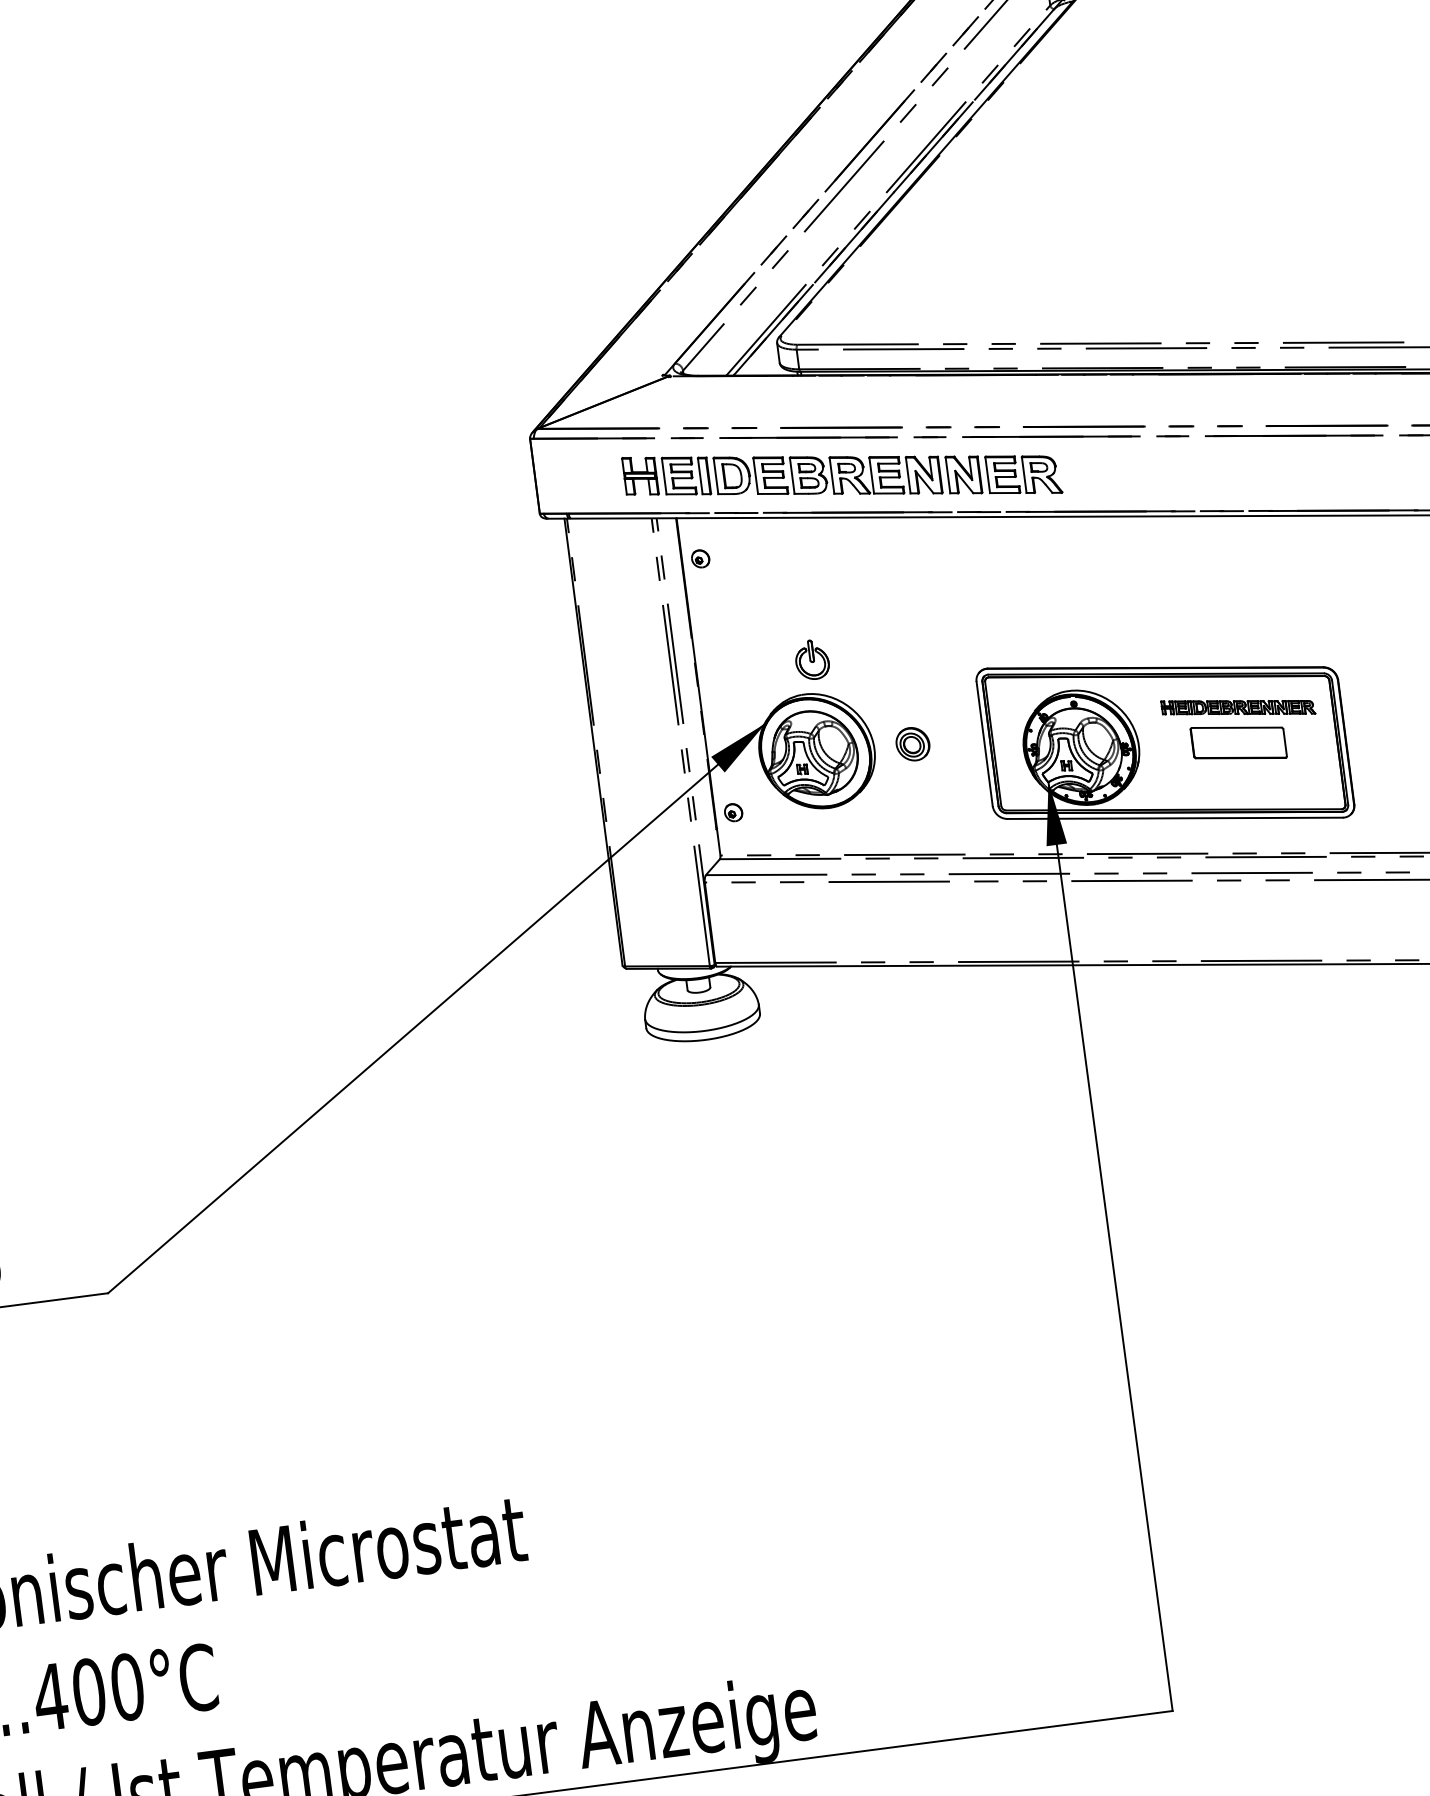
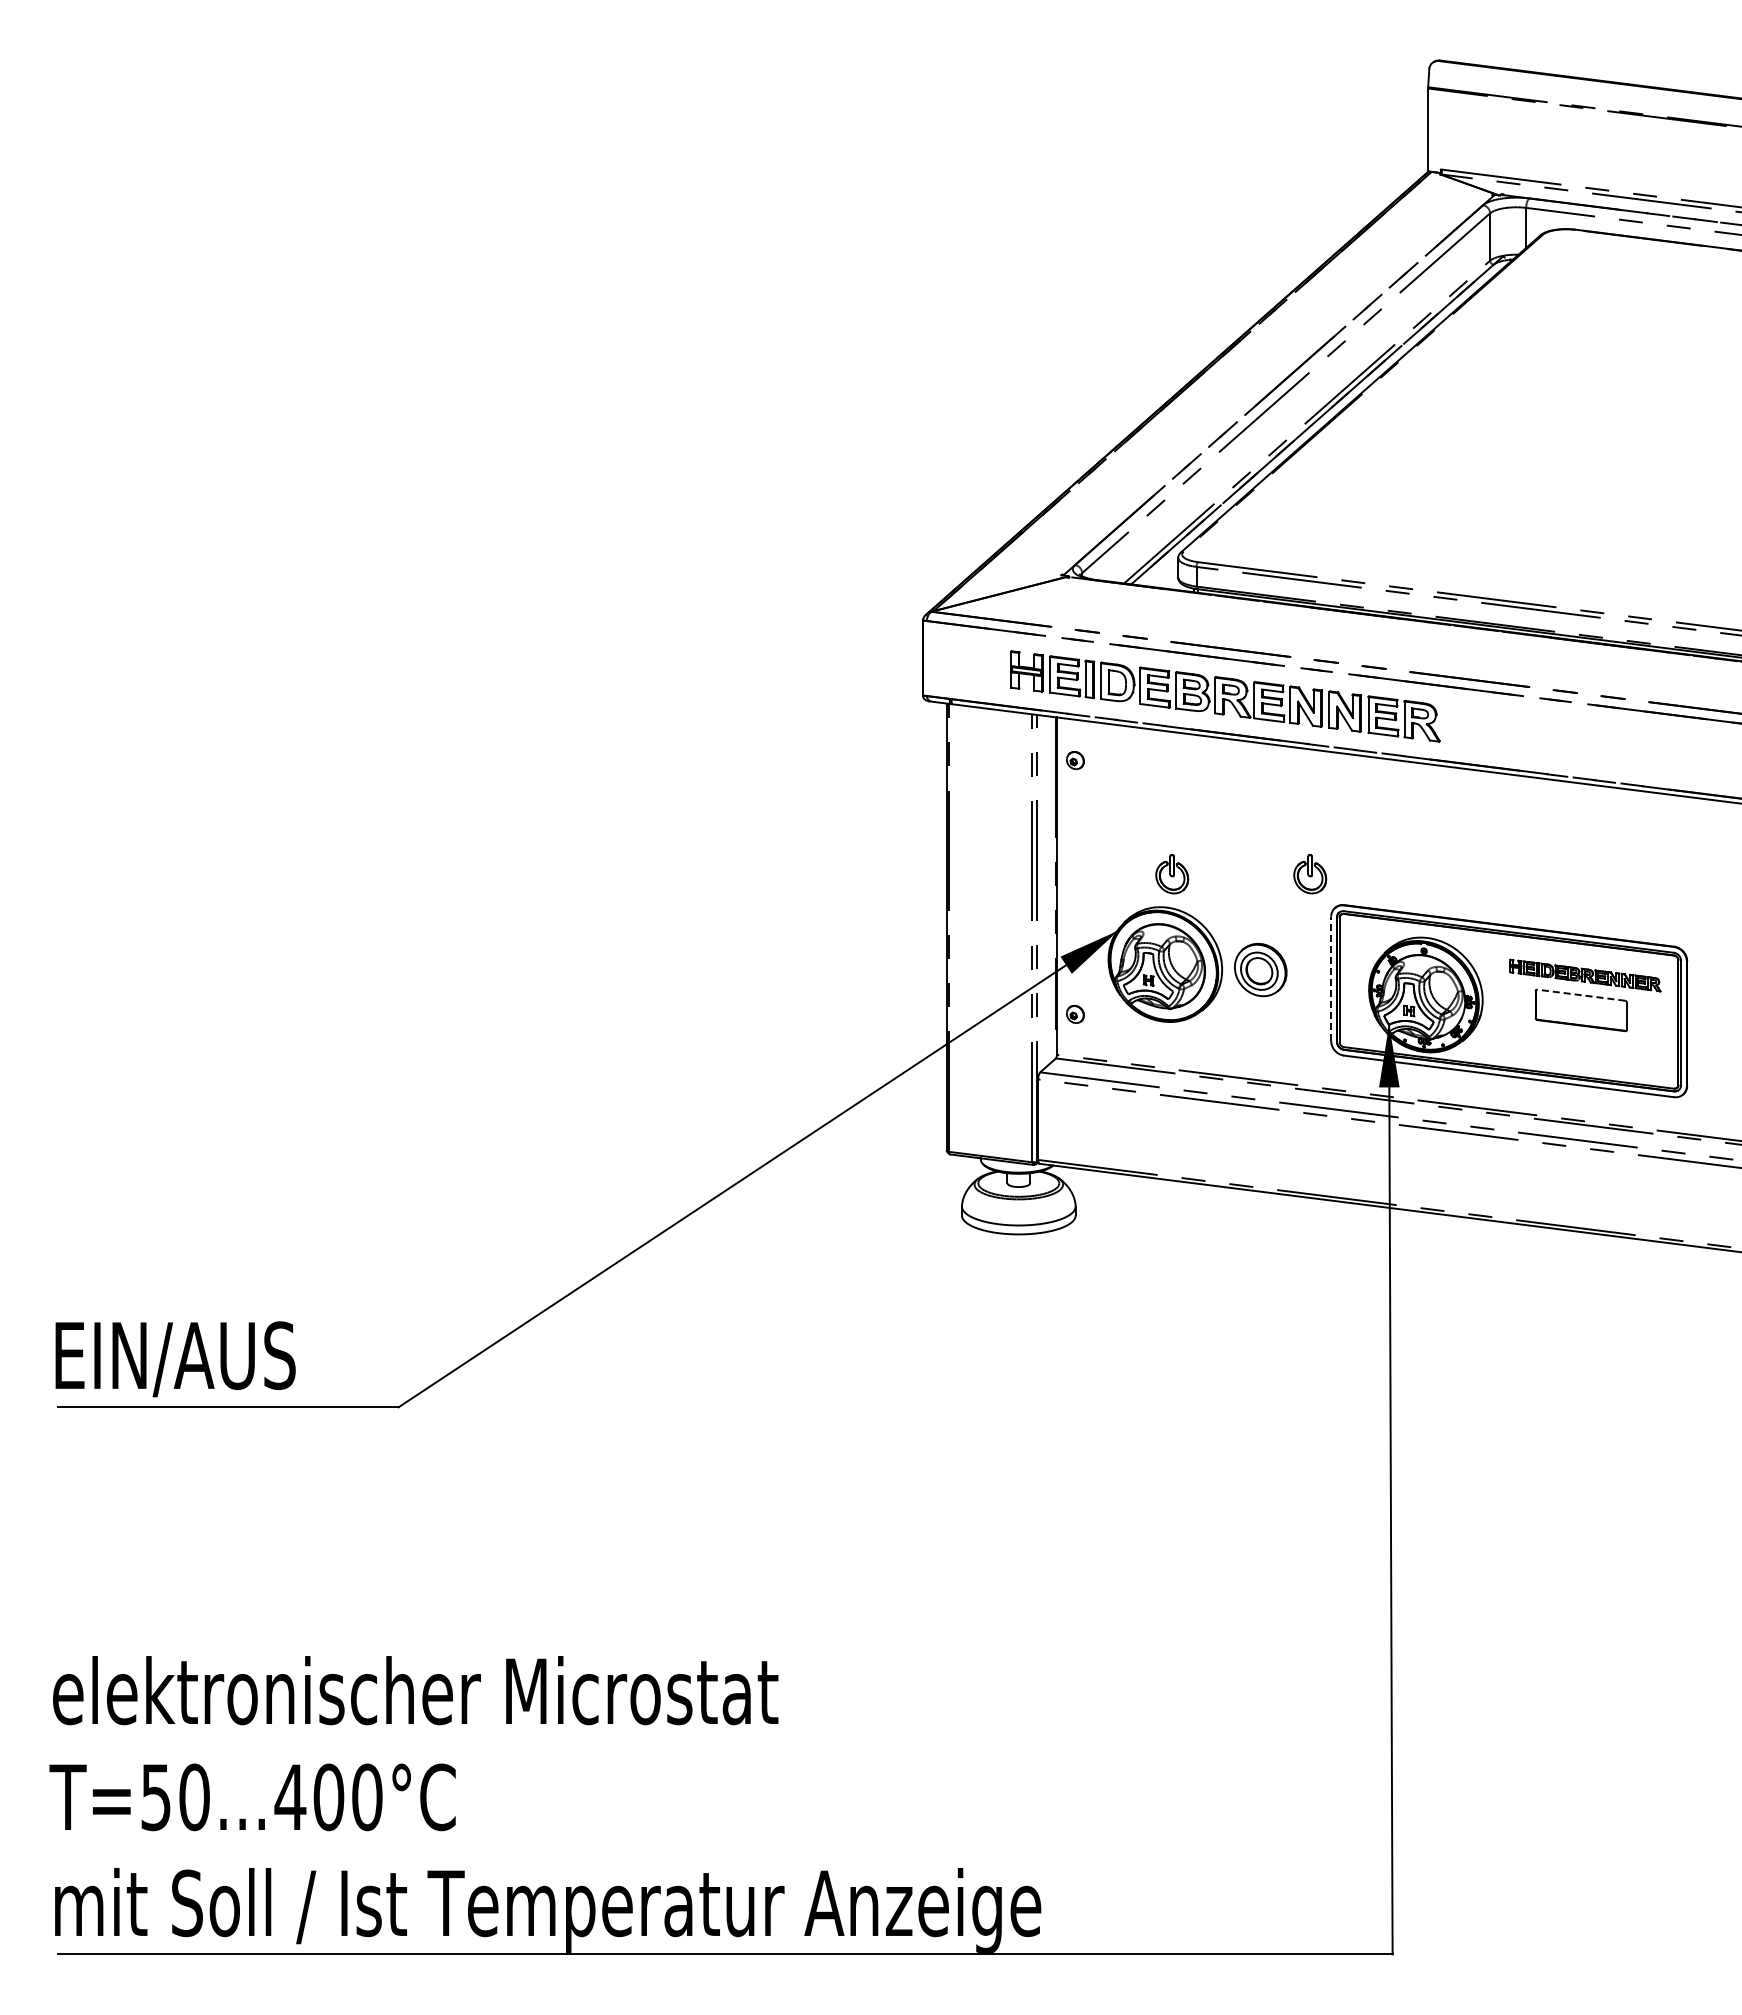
part: (950, 642) -> (1310, 874), added
line: (1235, 728) -> (1580, 995), solid -> dashed
part: (912, 743) -> (1260, 969), size x1.6
line: (984, 743) -> (1331, 978), solid -> dashed

